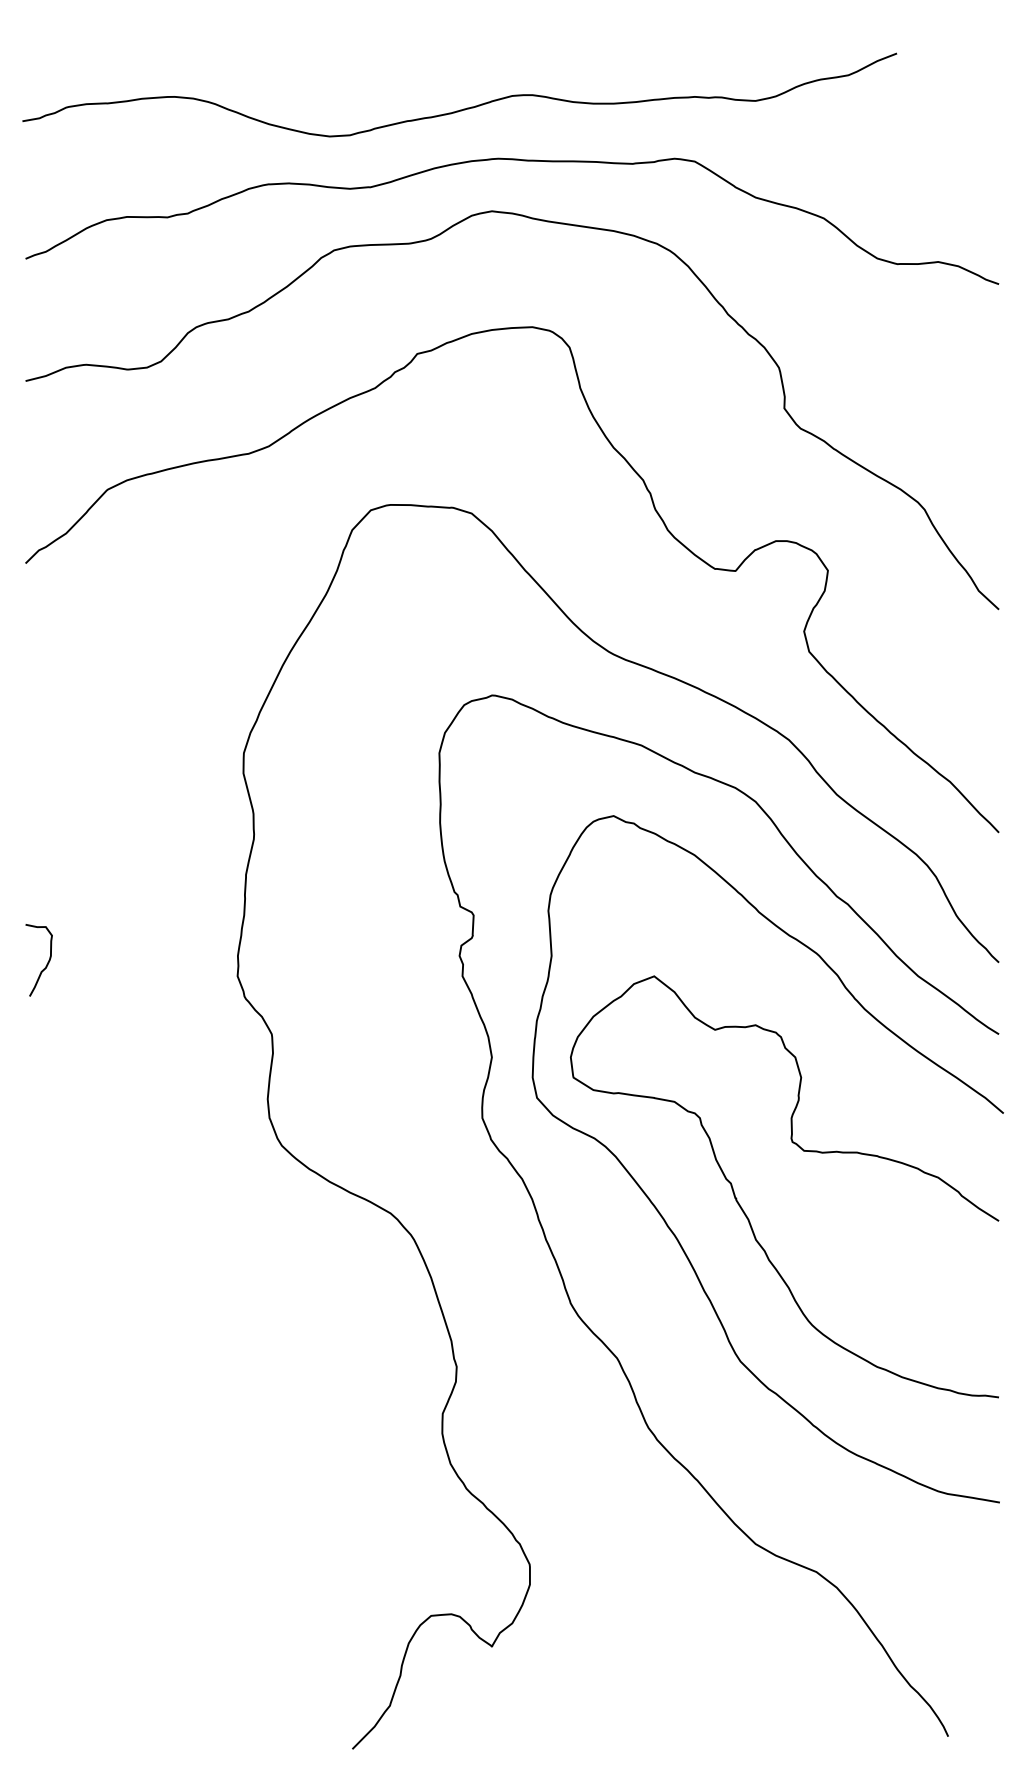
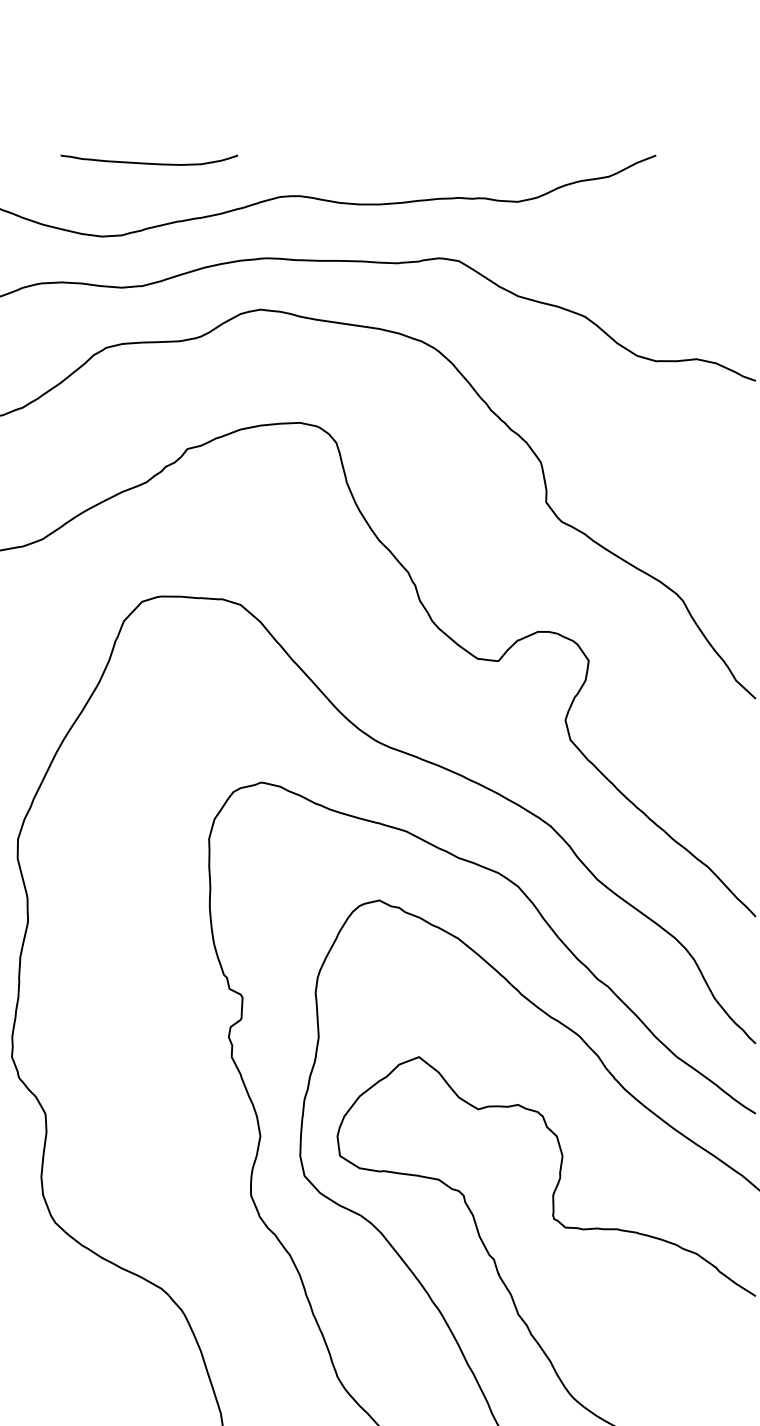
curve: (378, 61) -> (149, 163), added

